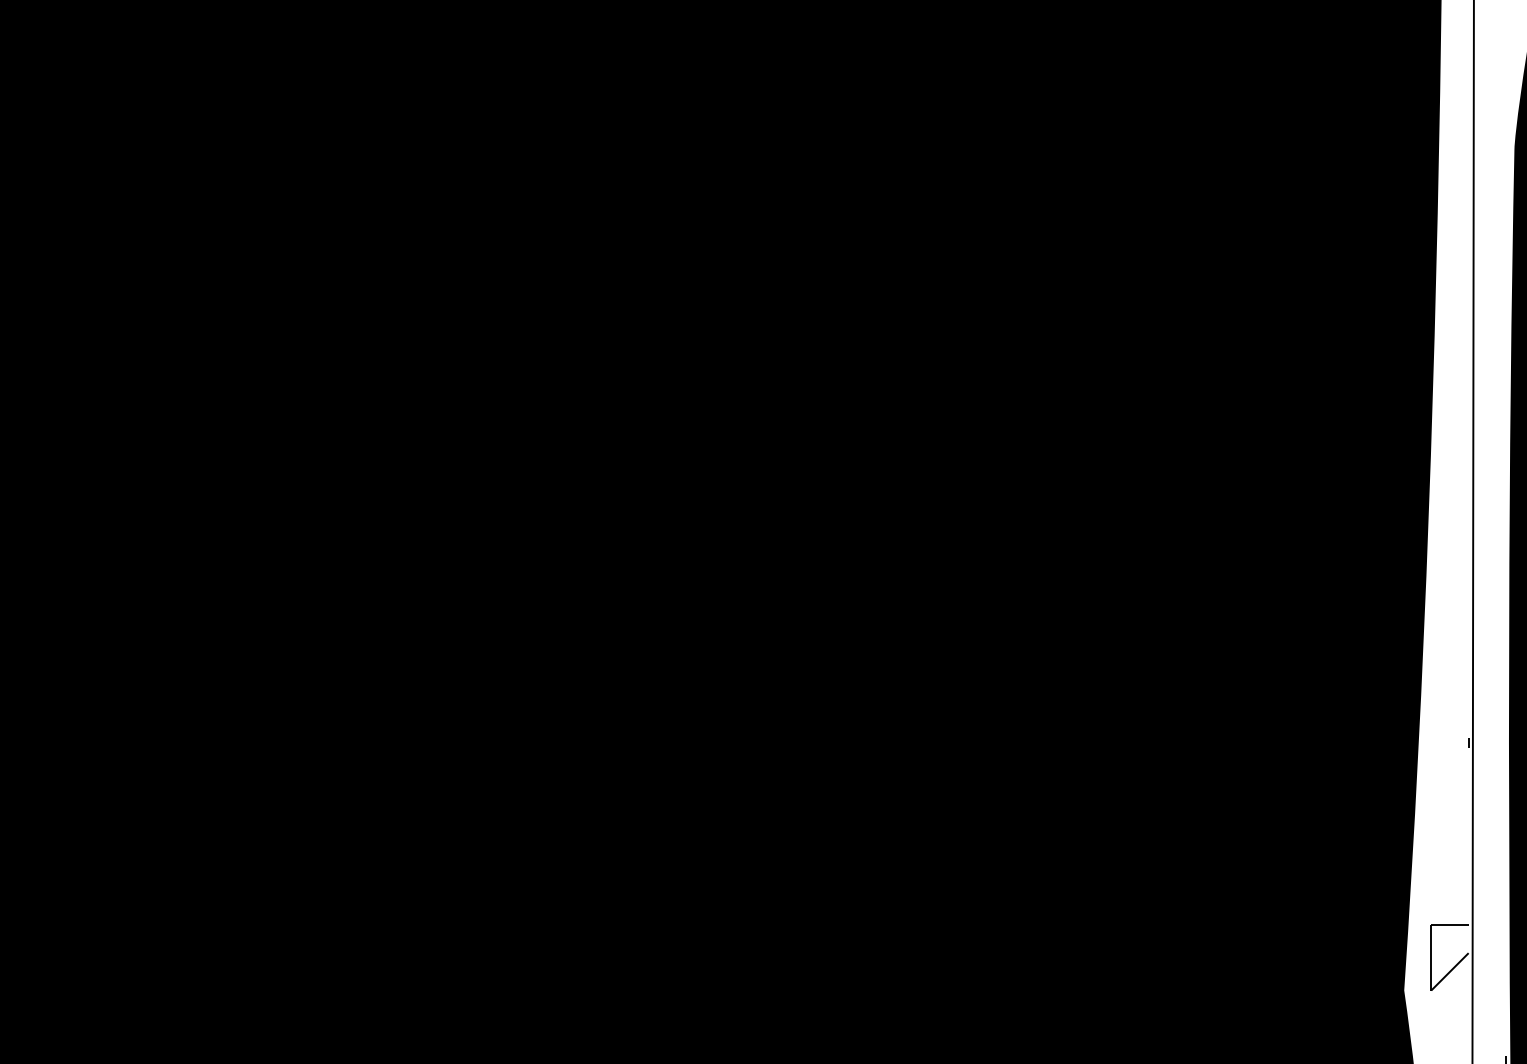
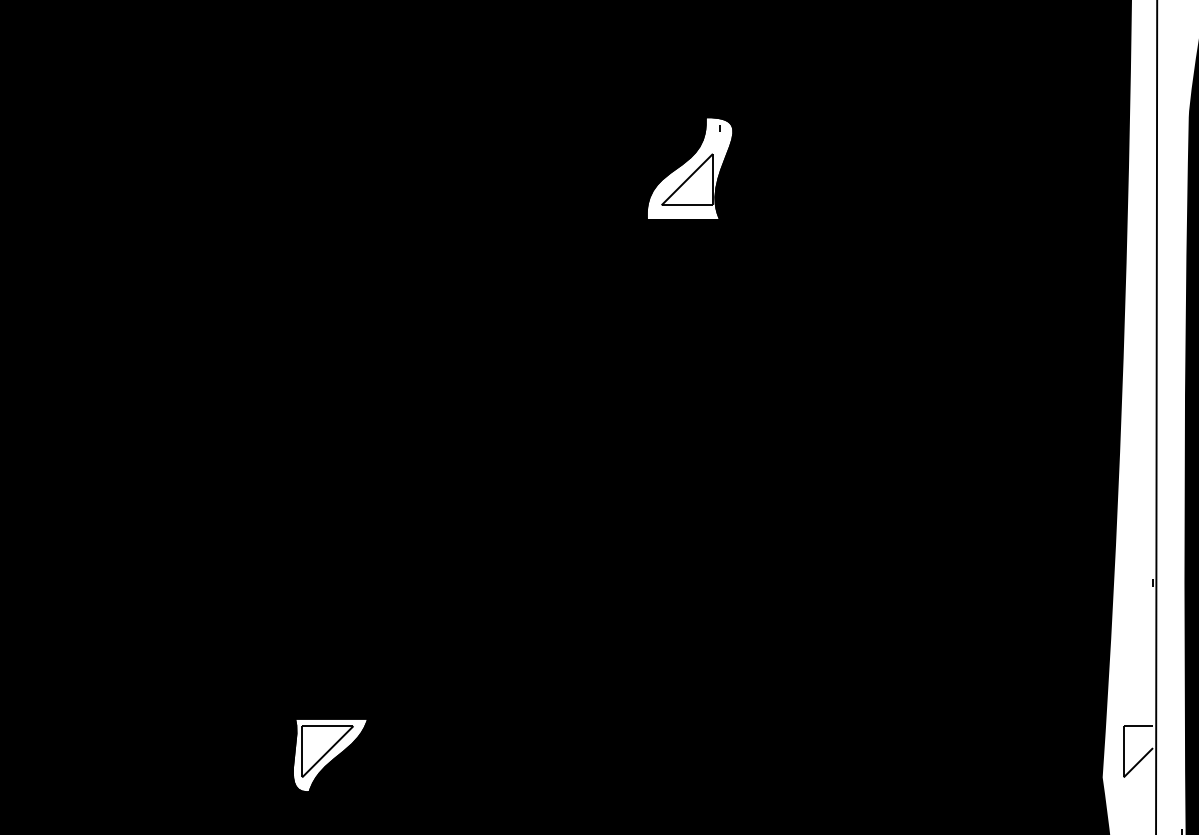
fill: (878, 214) -> (689, 168), removed
fill: (420, 962) -> (330, 755), removed

